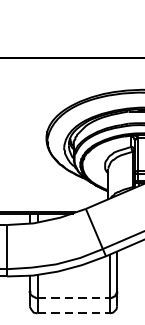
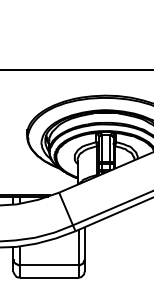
line: (74, 298) -> (49, 265), dashed -> solid
line: (74, 313) -> (49, 277), dashed -> solid

